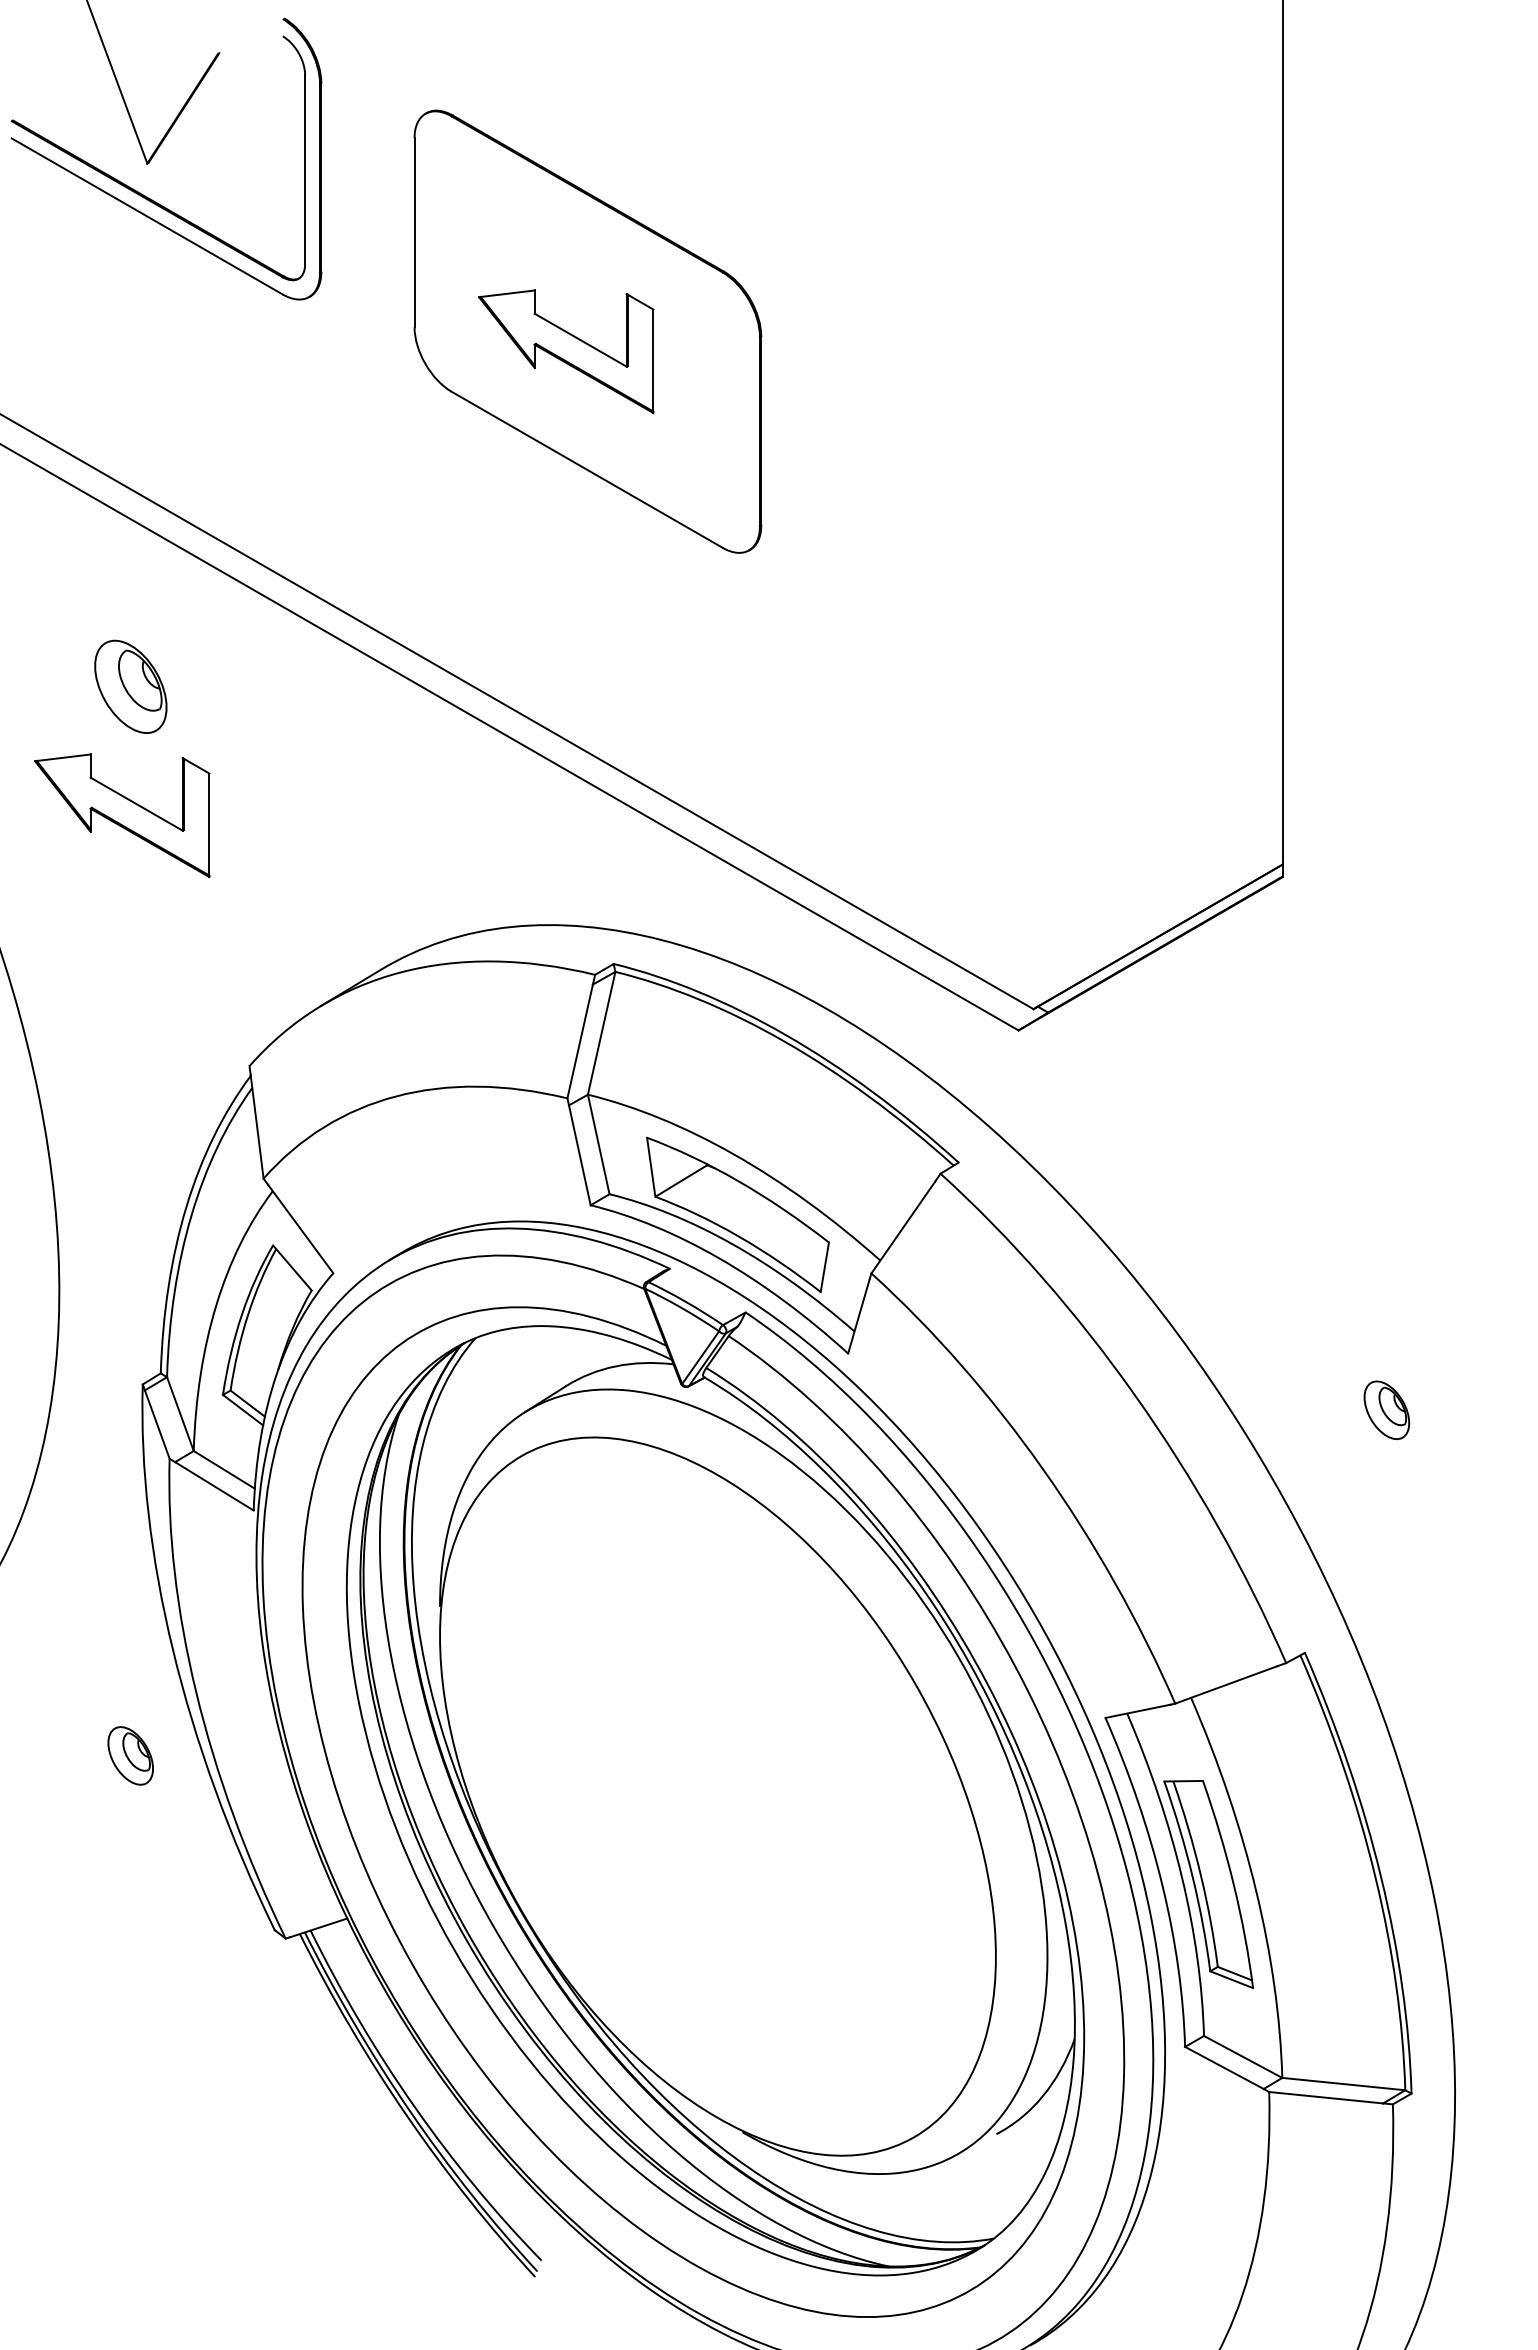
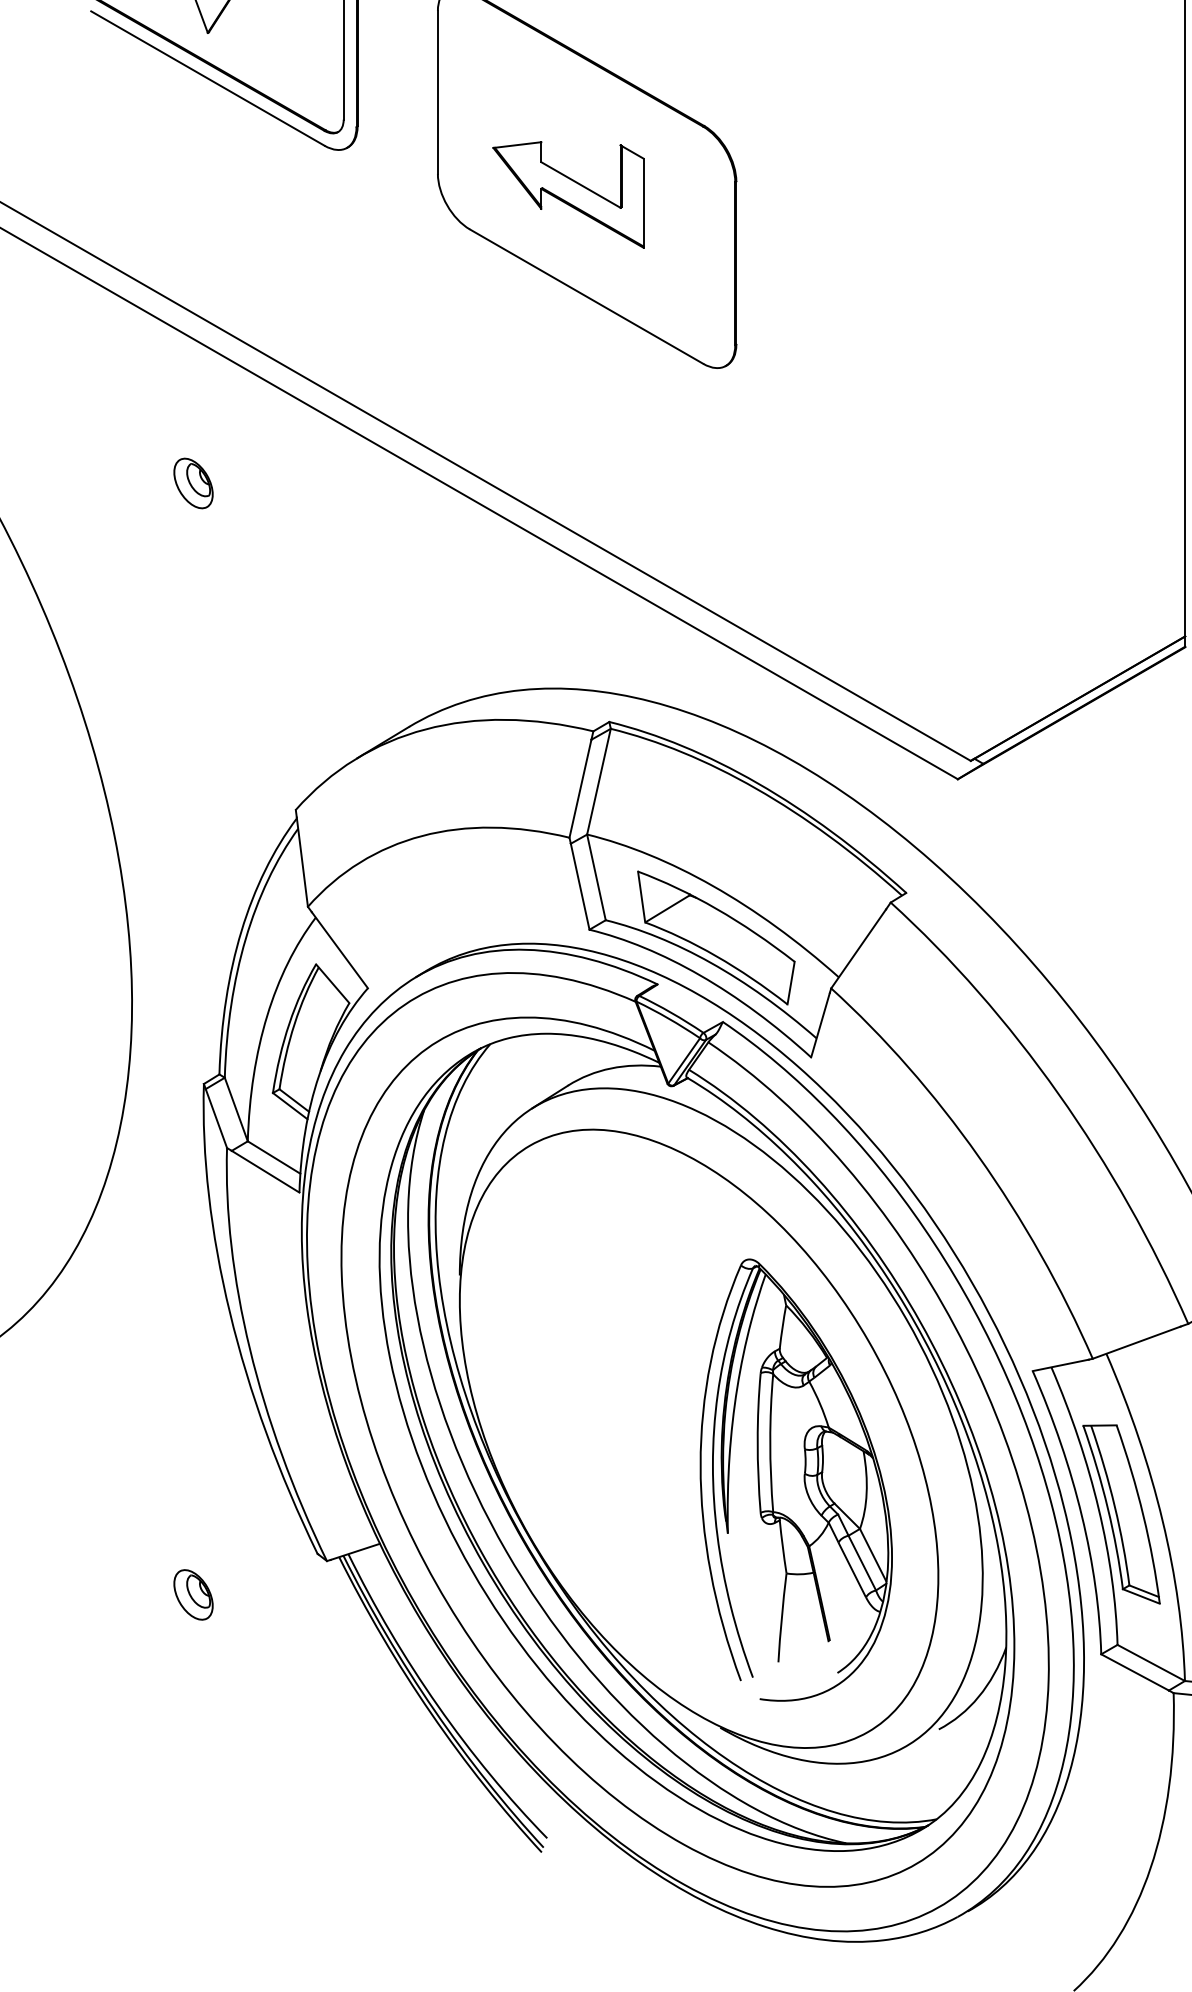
part: (130, 686) -> (193, 483), size x0.62
part: (122, 815) -> (186, 594), removed
part: (130, 1755) -> (193, 1594), moved
part: (830, 1844) -> (795, 1480), added

